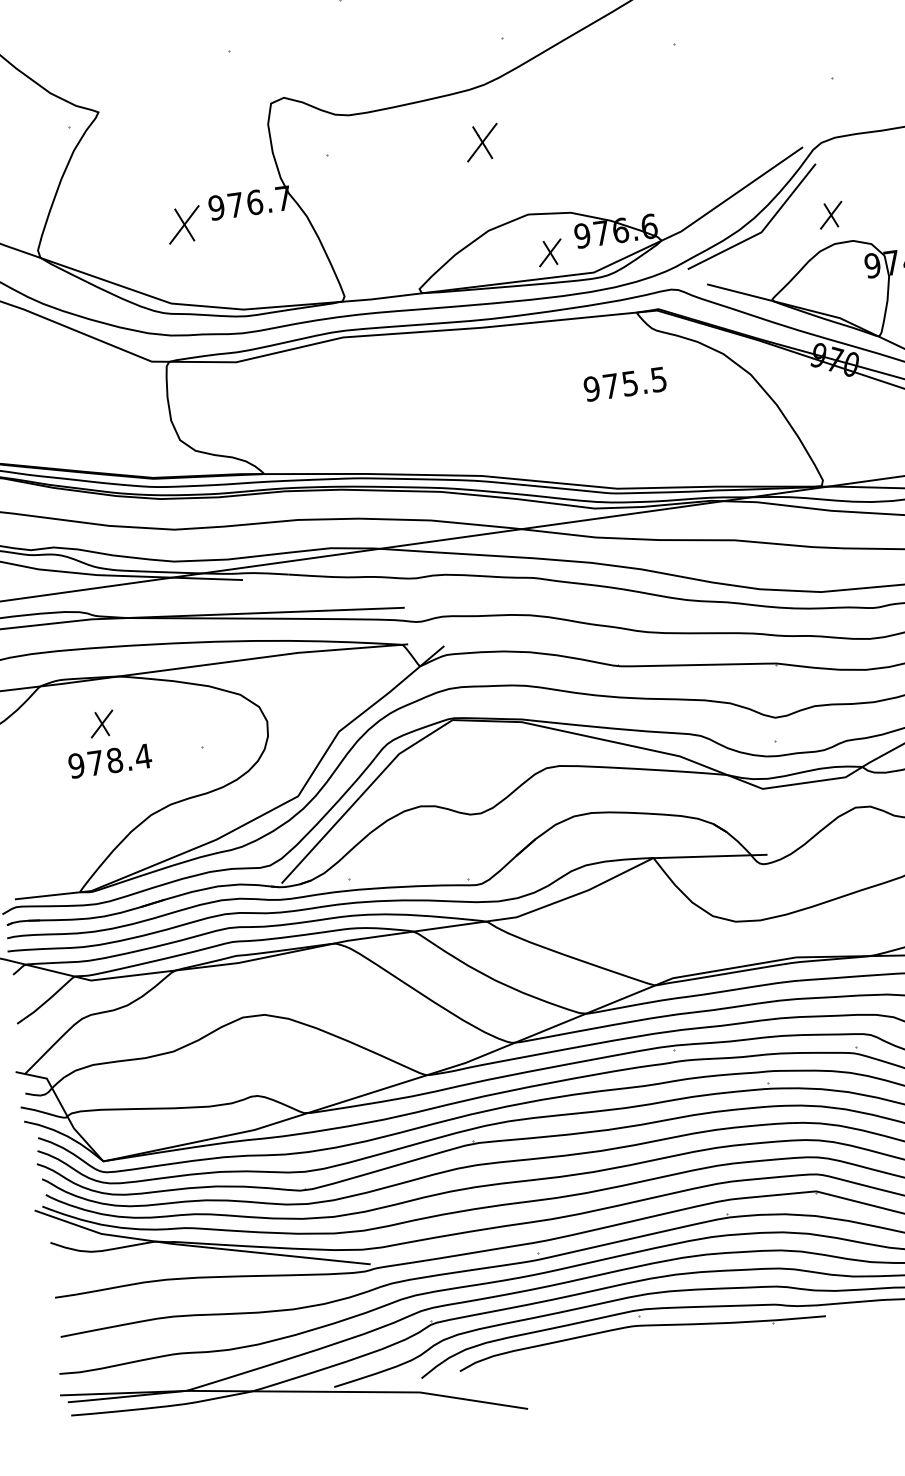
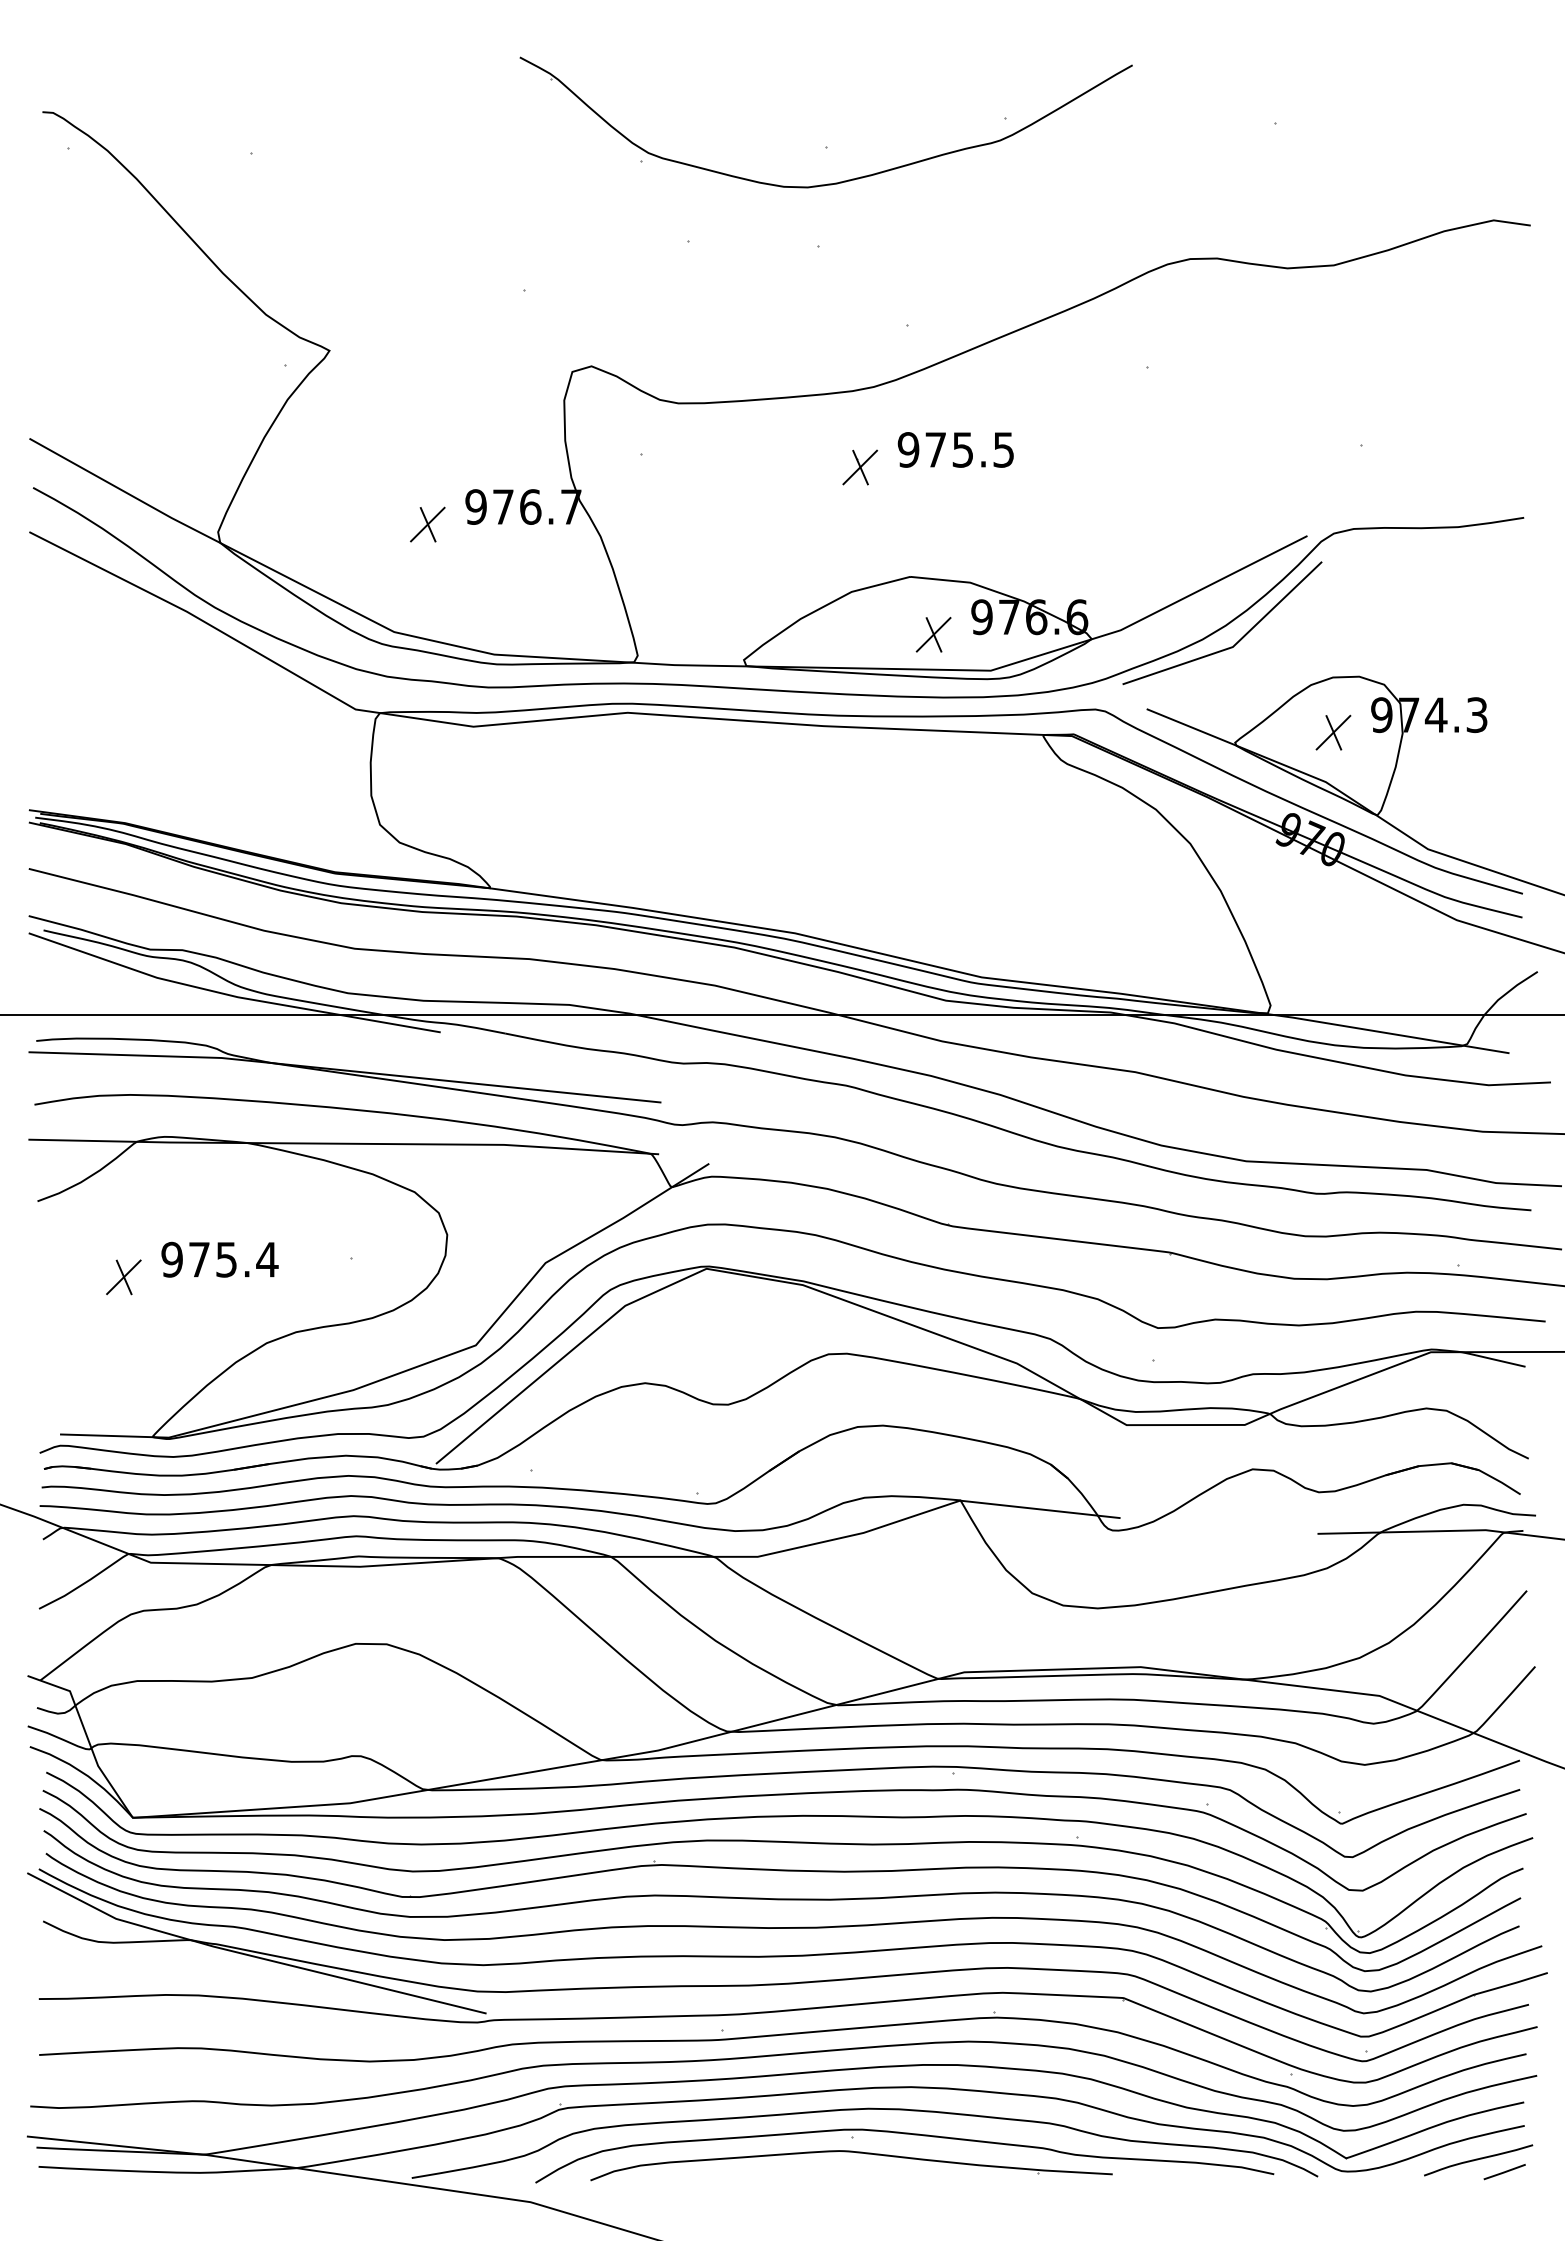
part: (482, 142) -> (860, 467), size x0.71
part: (831, 215) -> (1333, 732), moved
part: (184, 224) -> (427, 524), size x0.71
text: (624, 384) -> (955, 449), moved
part: (101, 724) -> (123, 1277), moved
text: (114, 760) -> (226, 1259), 978.4 -> 975.4

